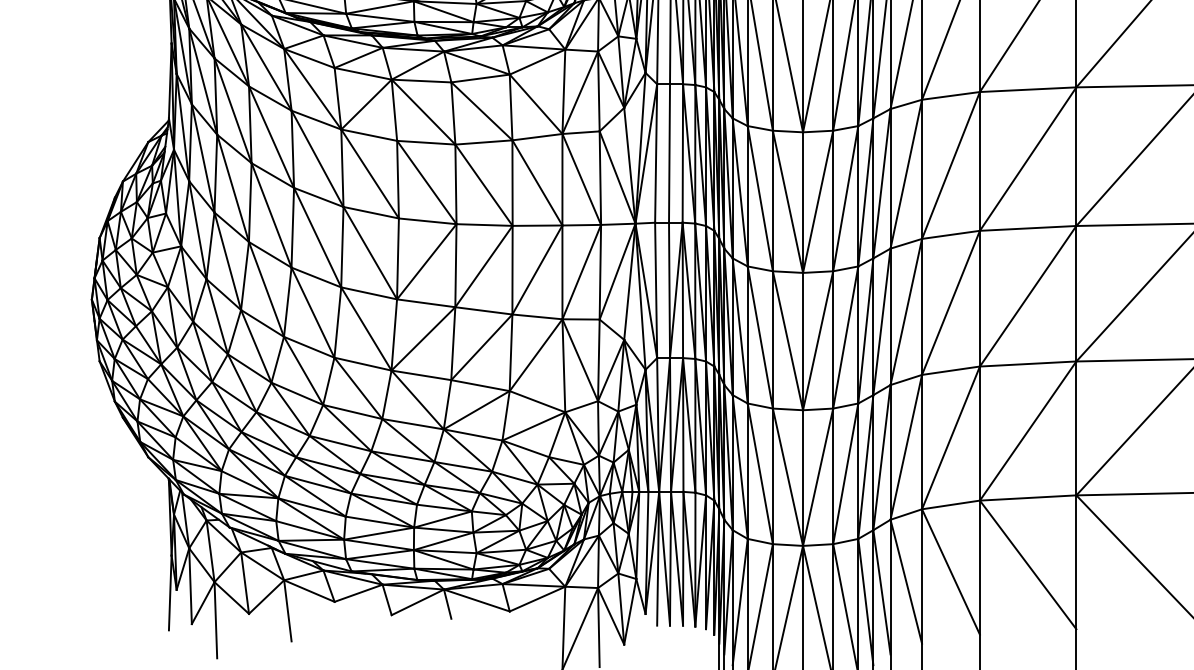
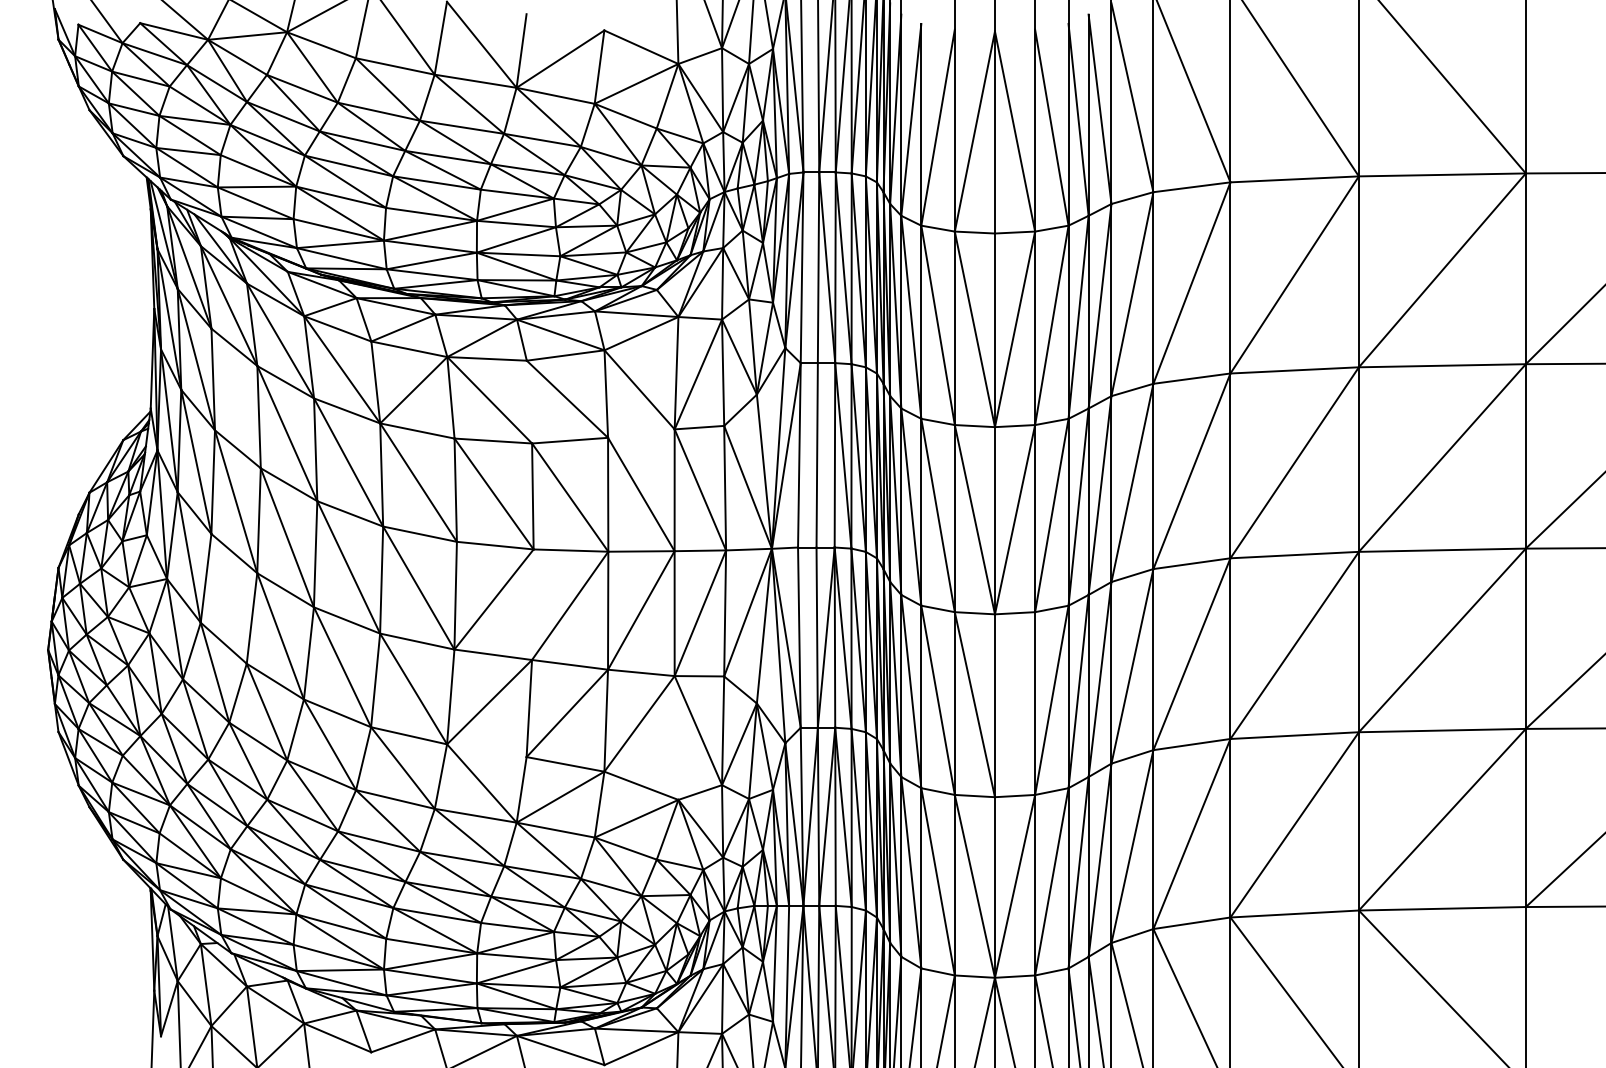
line: (232, 110) -> (235, 398), removed
line: (453, 113) -> (529, 401), removed
line: (537, 137) -> (641, 433), removed
line: (227, 261) -> (228, 598), removed
line: (455, 265) -> (532, 604), removed
line: (817, 340) -> (1014, 704), removed
line: (563, 365) -> (676, 737), removed
line: (421, 375) -> (486, 750), removed

